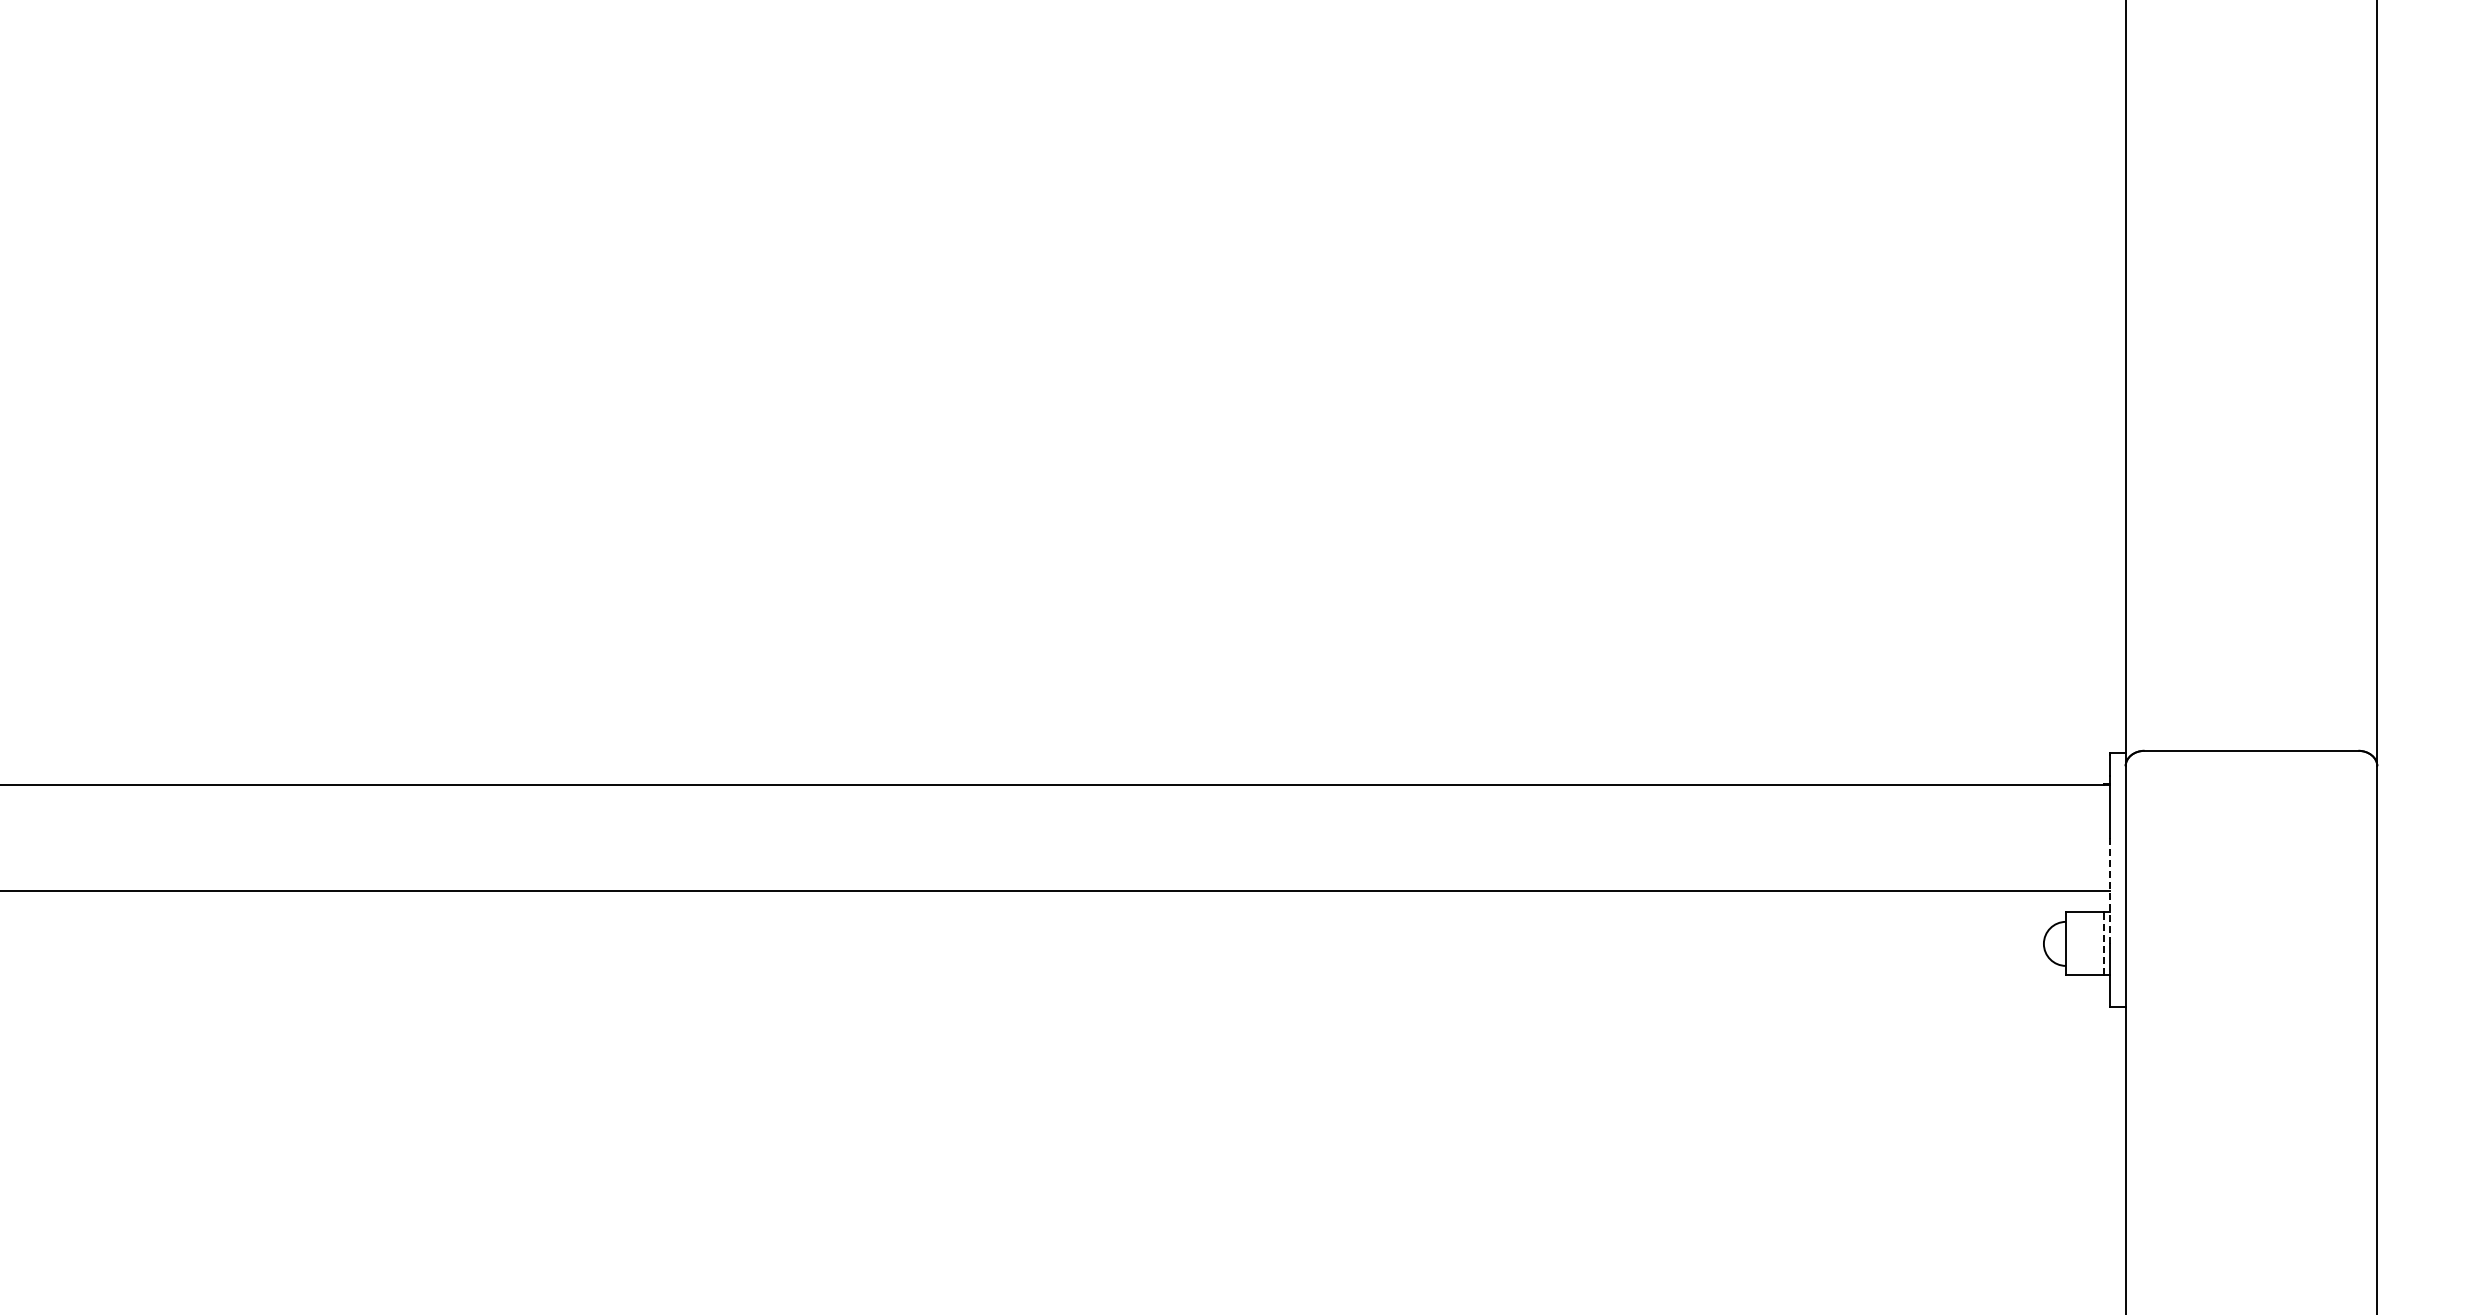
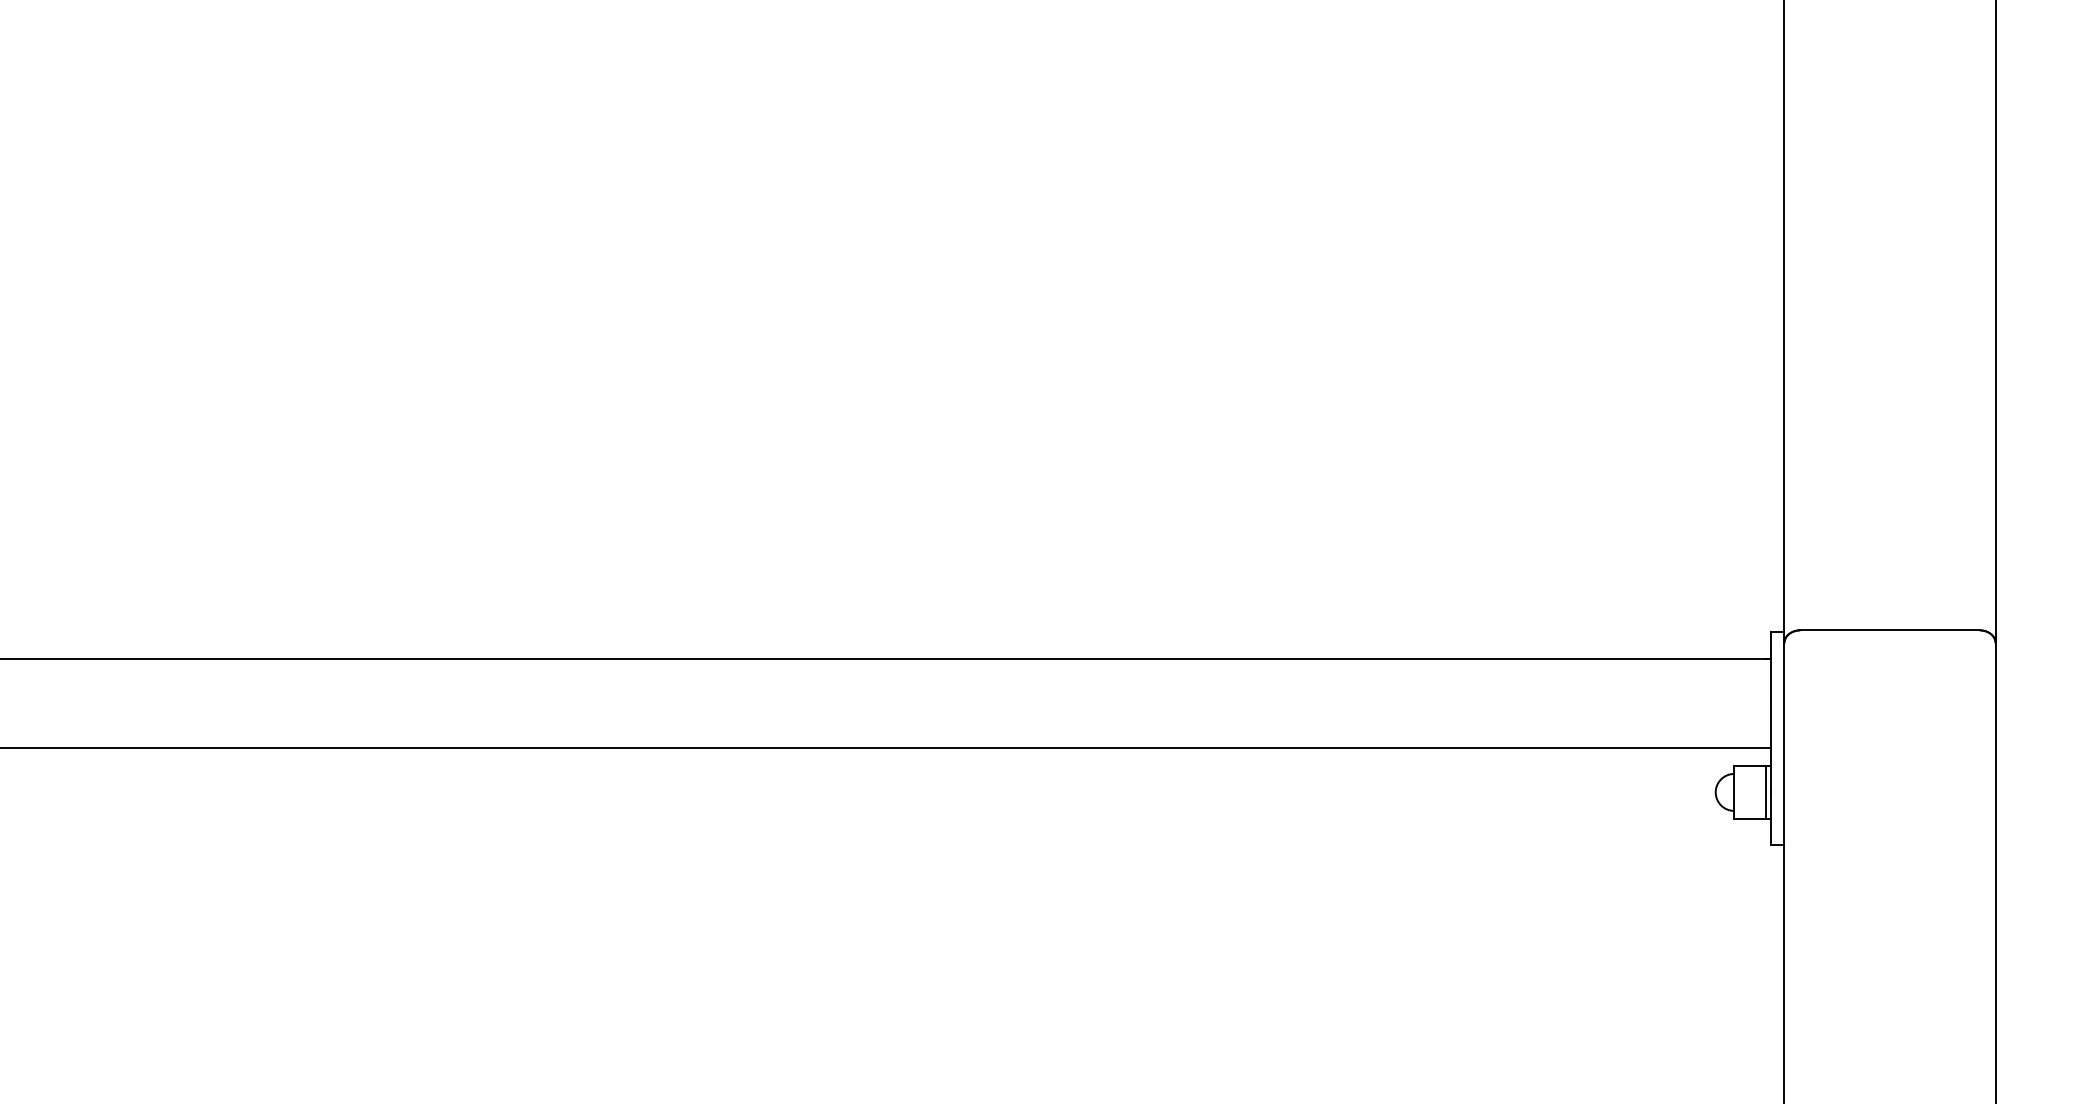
line: (2109, 891) -> (1770, 748), dashed -> solid
line: (2103, 943) -> (1765, 792), dashed -> solid

